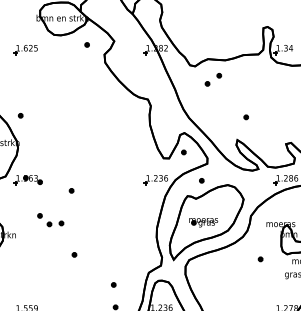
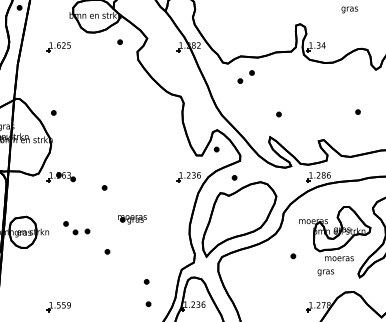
part: (50, 220) -> (76, 228), moved
part: (203, 222) -> (132, 219), moved

